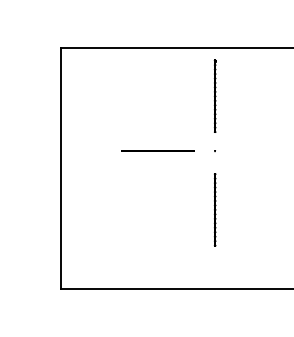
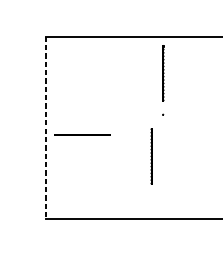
line: (157, 150) -> (82, 134), moved
line: (60, 168) -> (45, 128), solid -> dashed
line: (214, 209) -> (151, 156), moved

